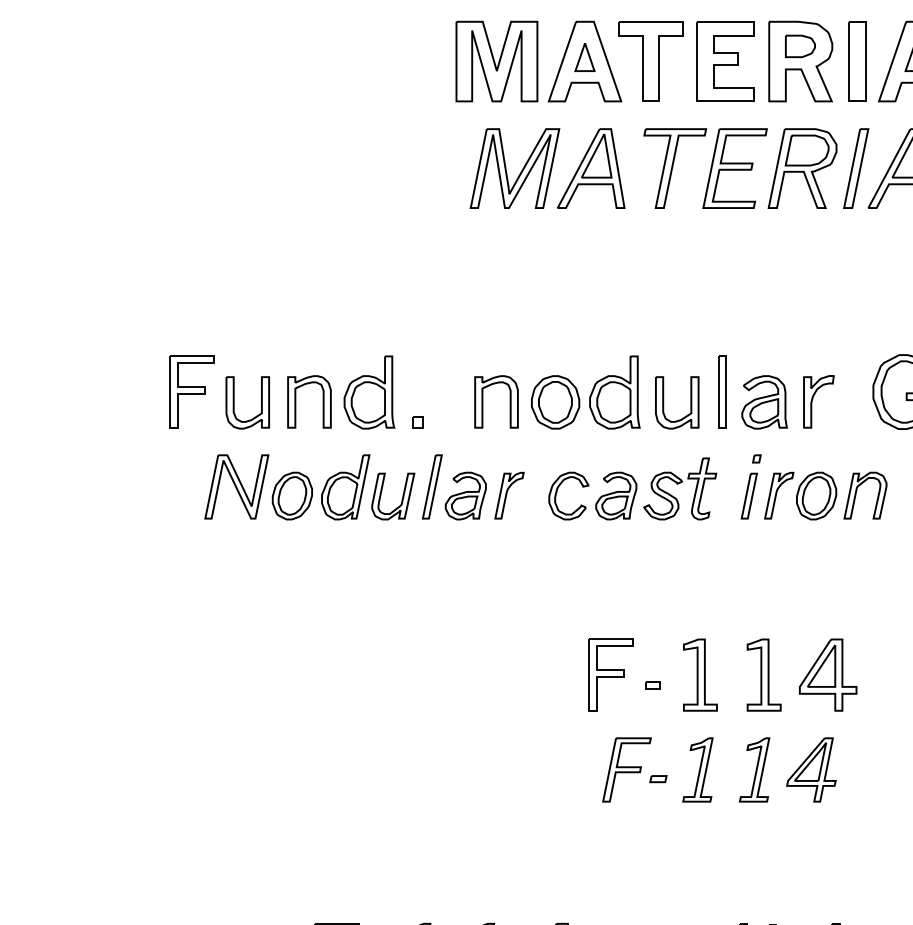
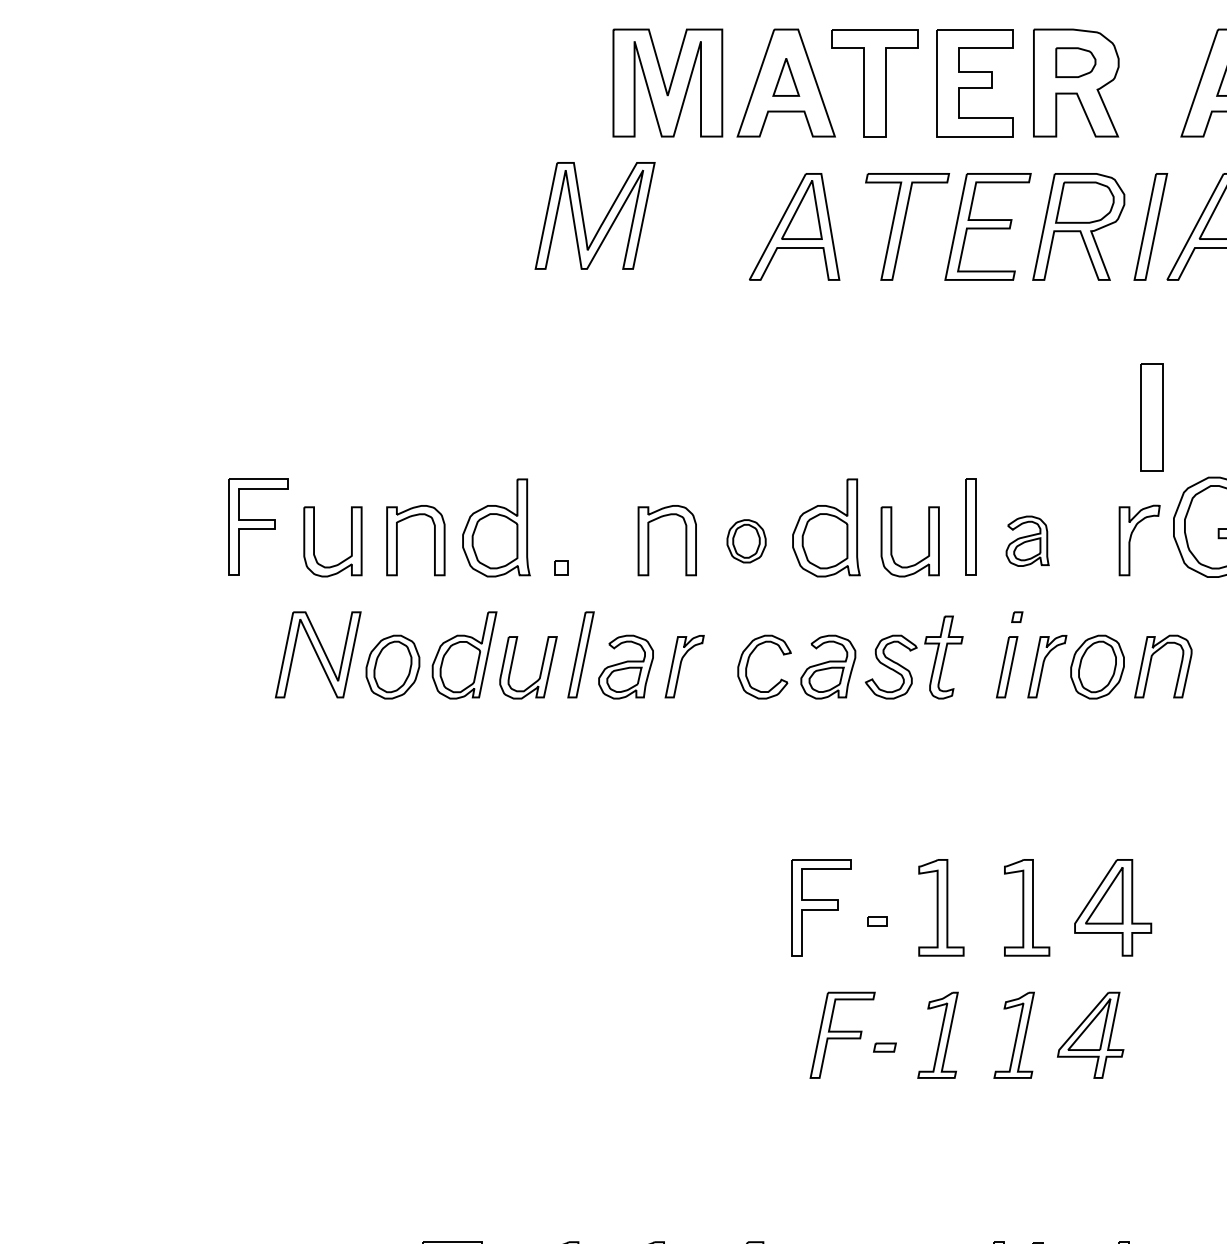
part: (856, 61) -> (1151, 417), moved
part: (521, 171) -> (603, 219), moved
part: (812, 400) -> (1131, 538), moved
part: (555, 402) -> (746, 541), size x0.6
part: (764, 402) -> (1027, 541), size x0.7

